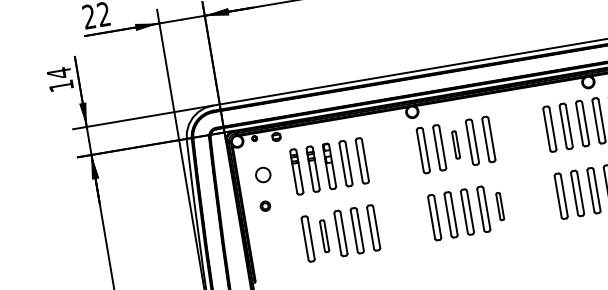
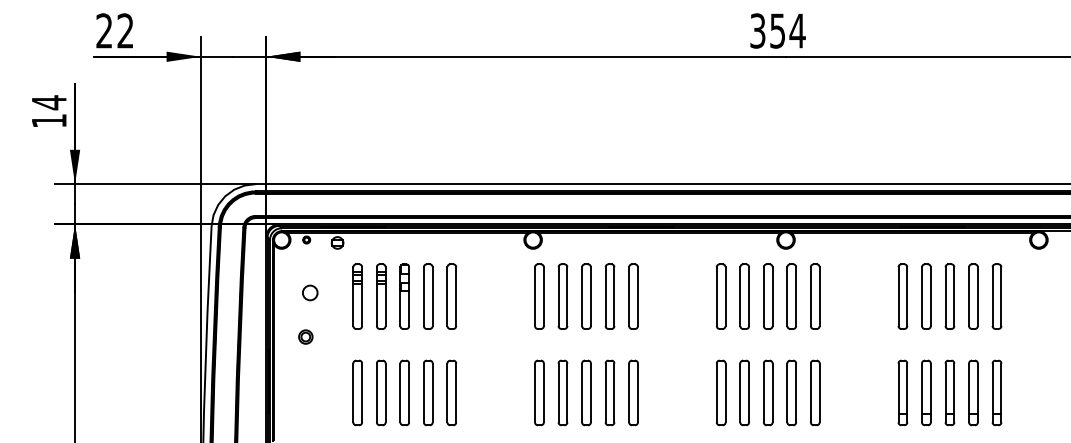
part: (456, 144) -> (586, 296), size x1.67
circle: (263, 174) -> (310, 292), size x0.71
part: (500, 206) -> (633, 392), size x1.67
part: (324, 235) -> (381, 392), size x1.43

